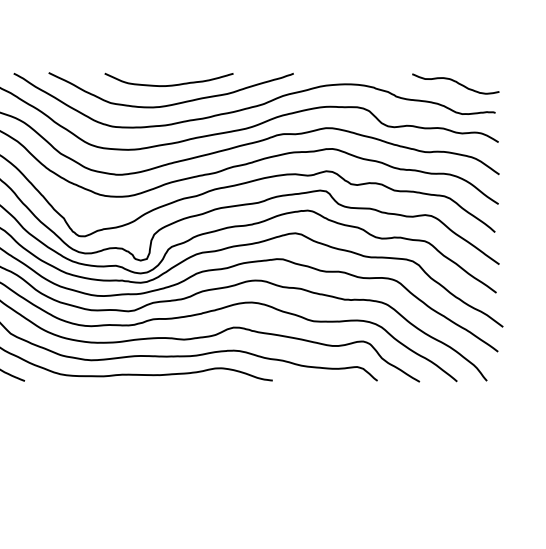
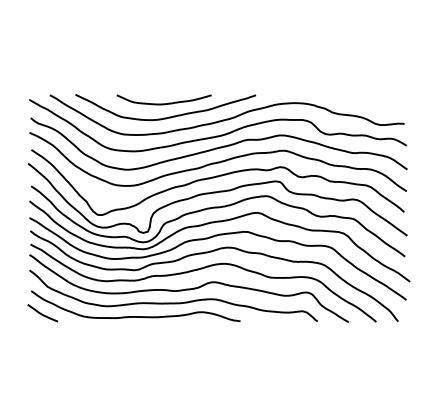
curve: (456, 83) -> (375, 102), removed

